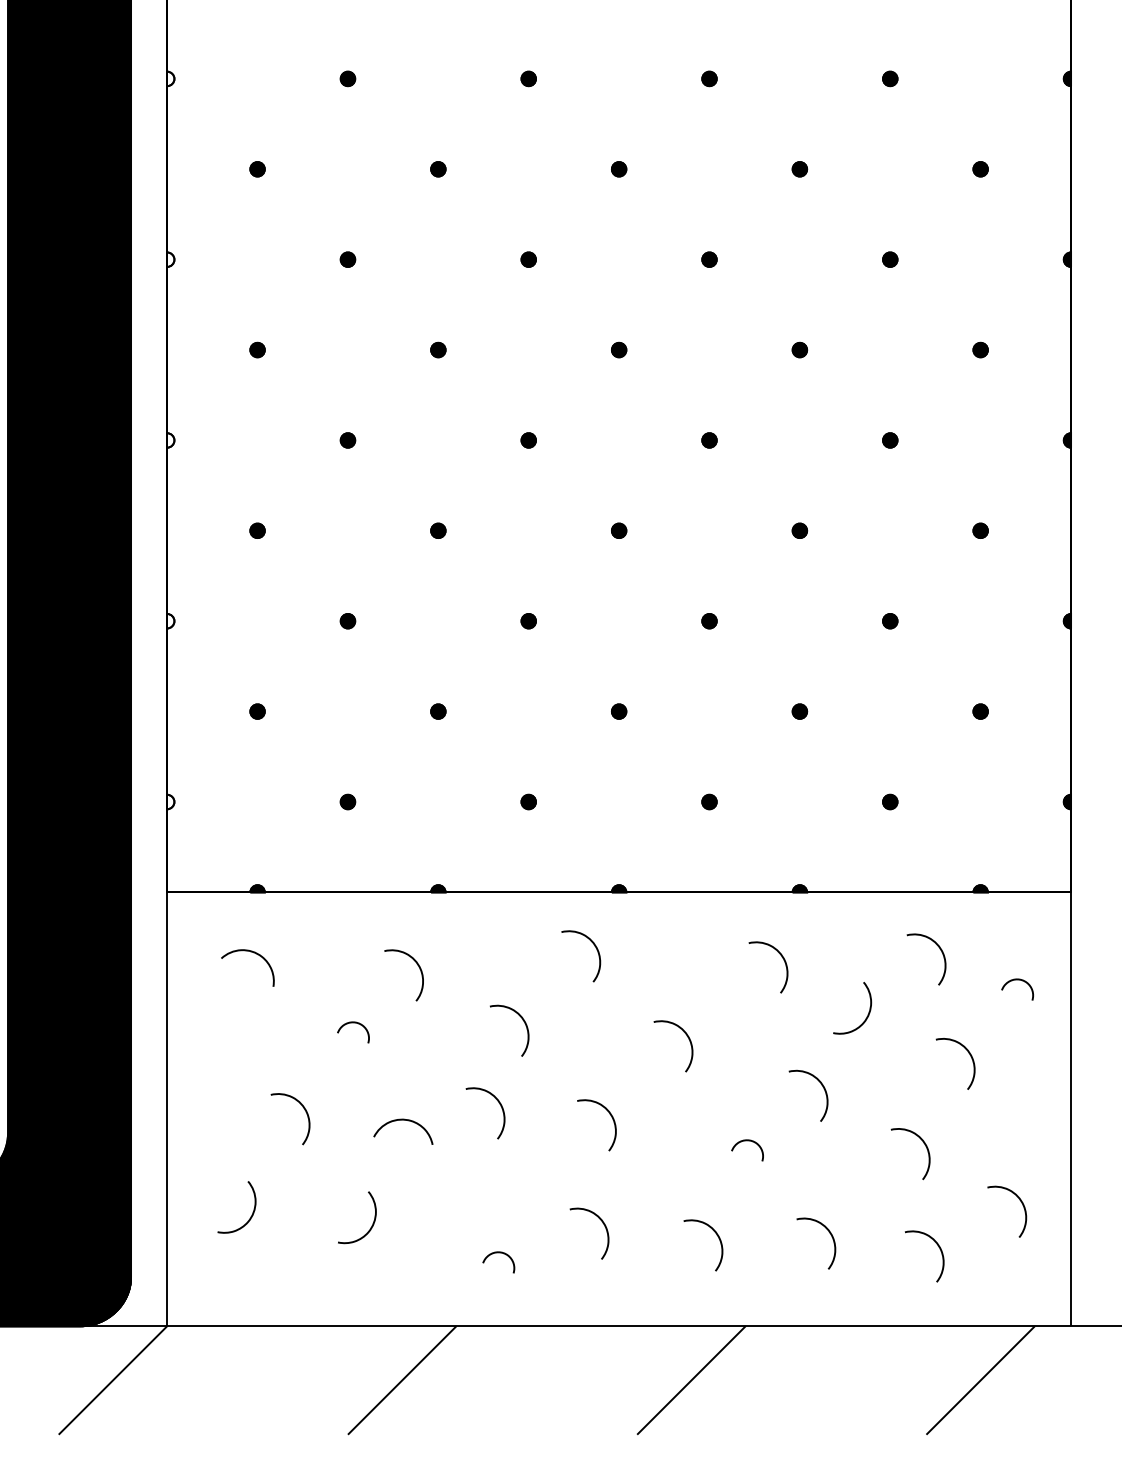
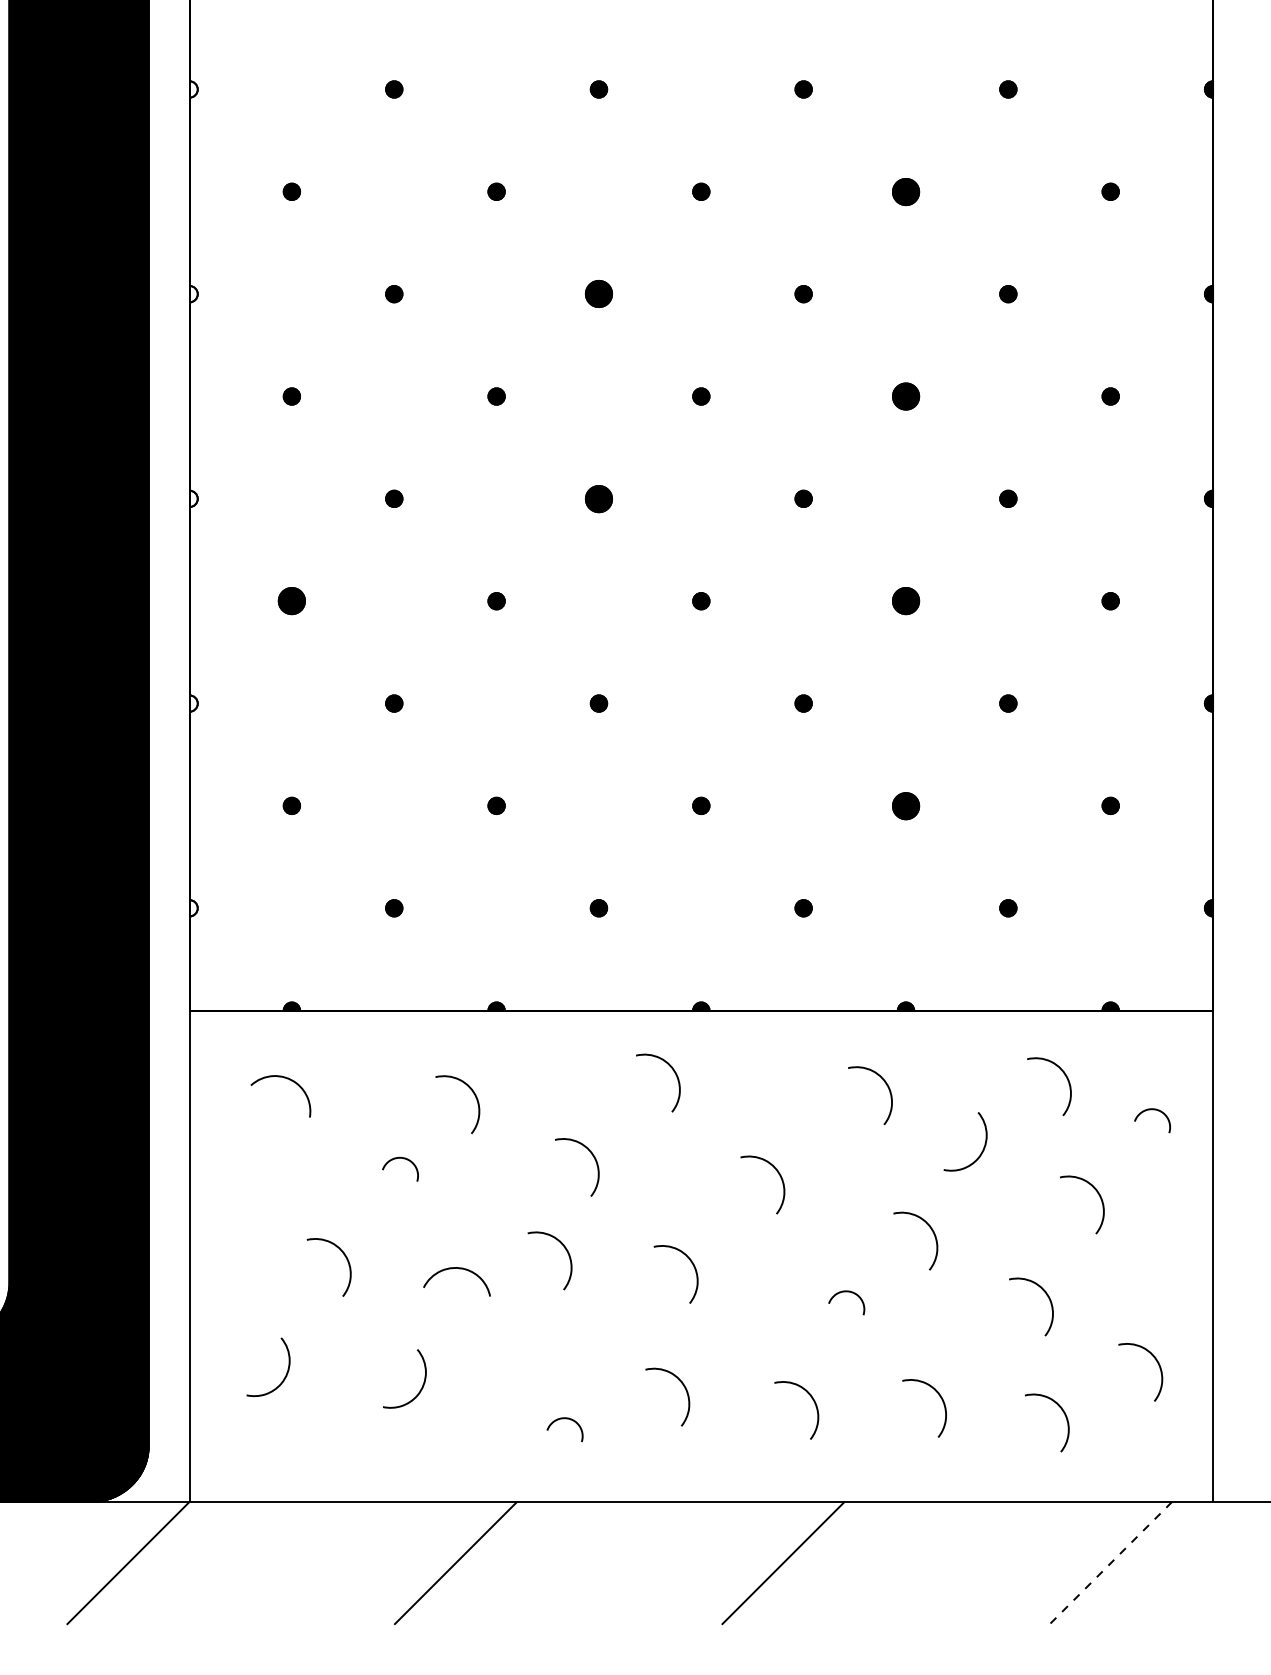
part: (799, 169) -> (905, 191), size x1.6
part: (528, 259) -> (598, 294), size x1.6
part: (799, 350) -> (905, 396), size x1.6
part: (528, 440) -> (598, 498), size x1.6
part: (257, 531) -> (291, 601), size x1.6
part: (799, 531) -> (905, 601), size x1.6
part: (799, 711) -> (905, 805), size x1.6
line: (980, 1380) -> (1110, 1563), solid -> dashed

